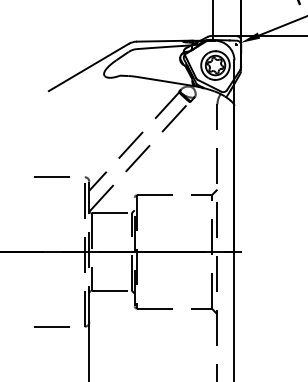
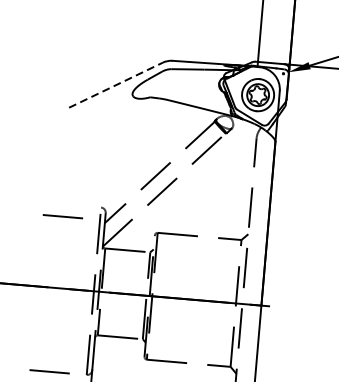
line: (89, 67) -> (116, 85), solid -> dashed
line: (51, 176) -> (62, 215), moved

